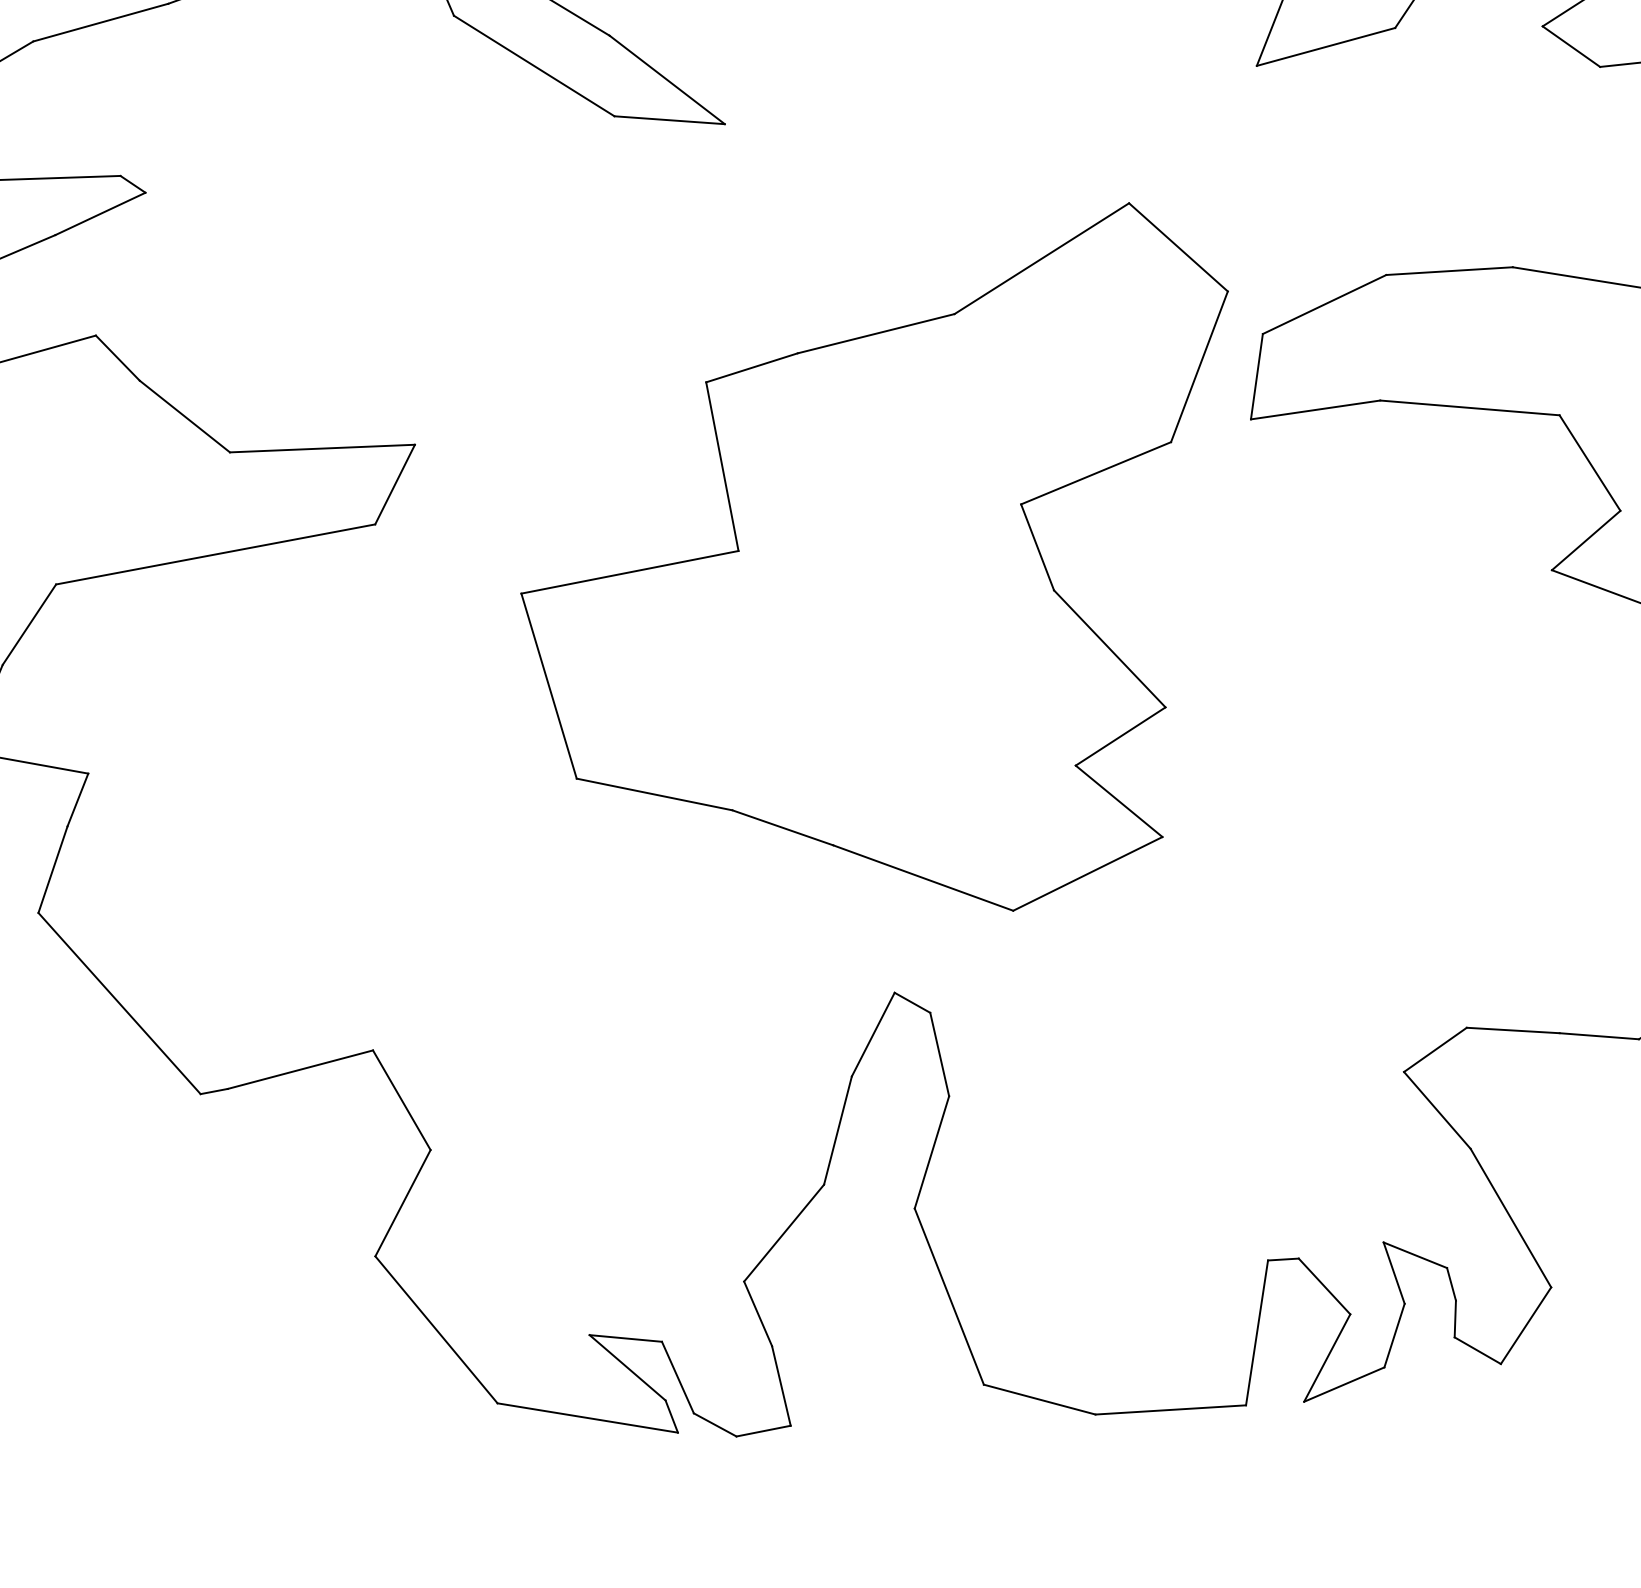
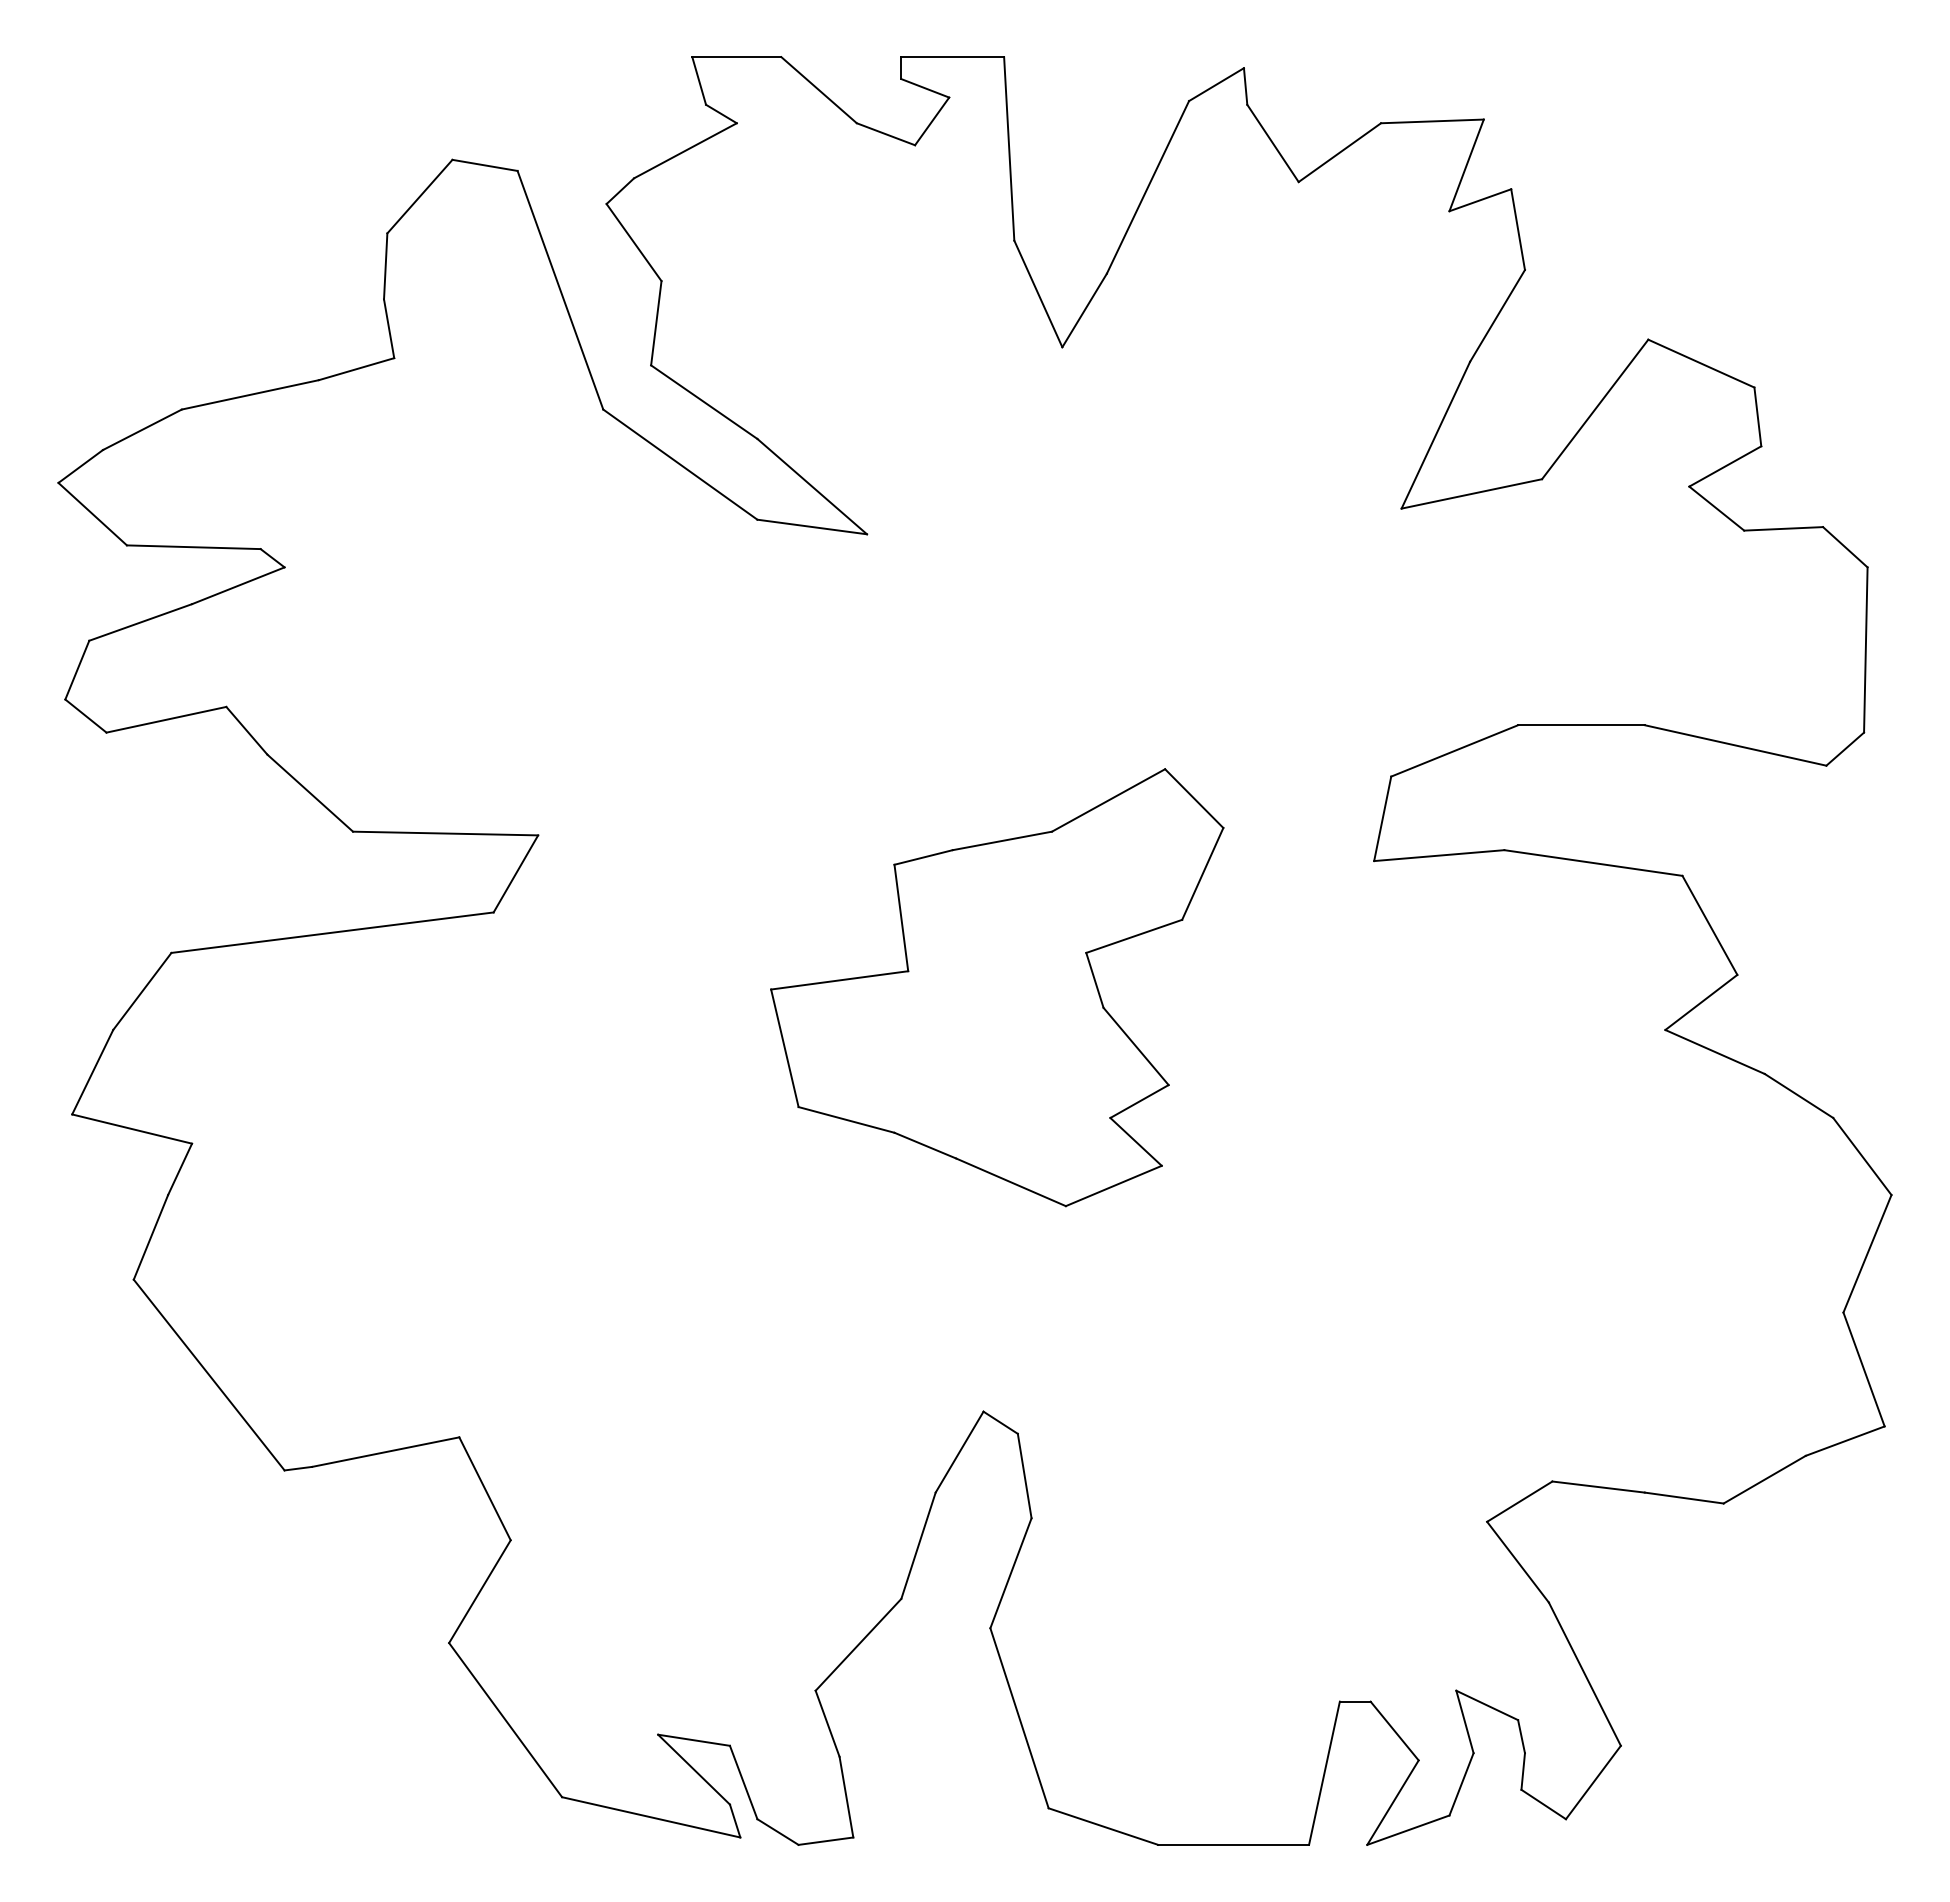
part: (882, 568) -> (997, 987), size x0.62

